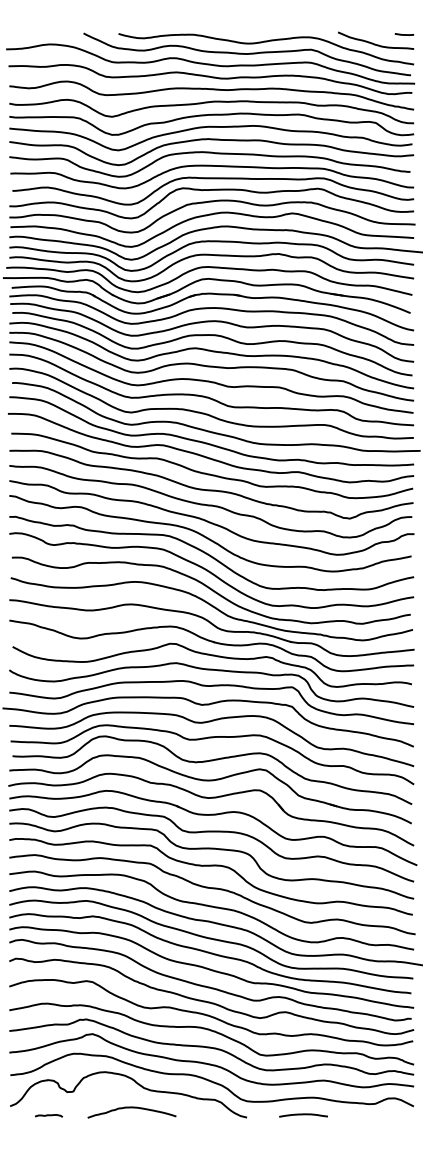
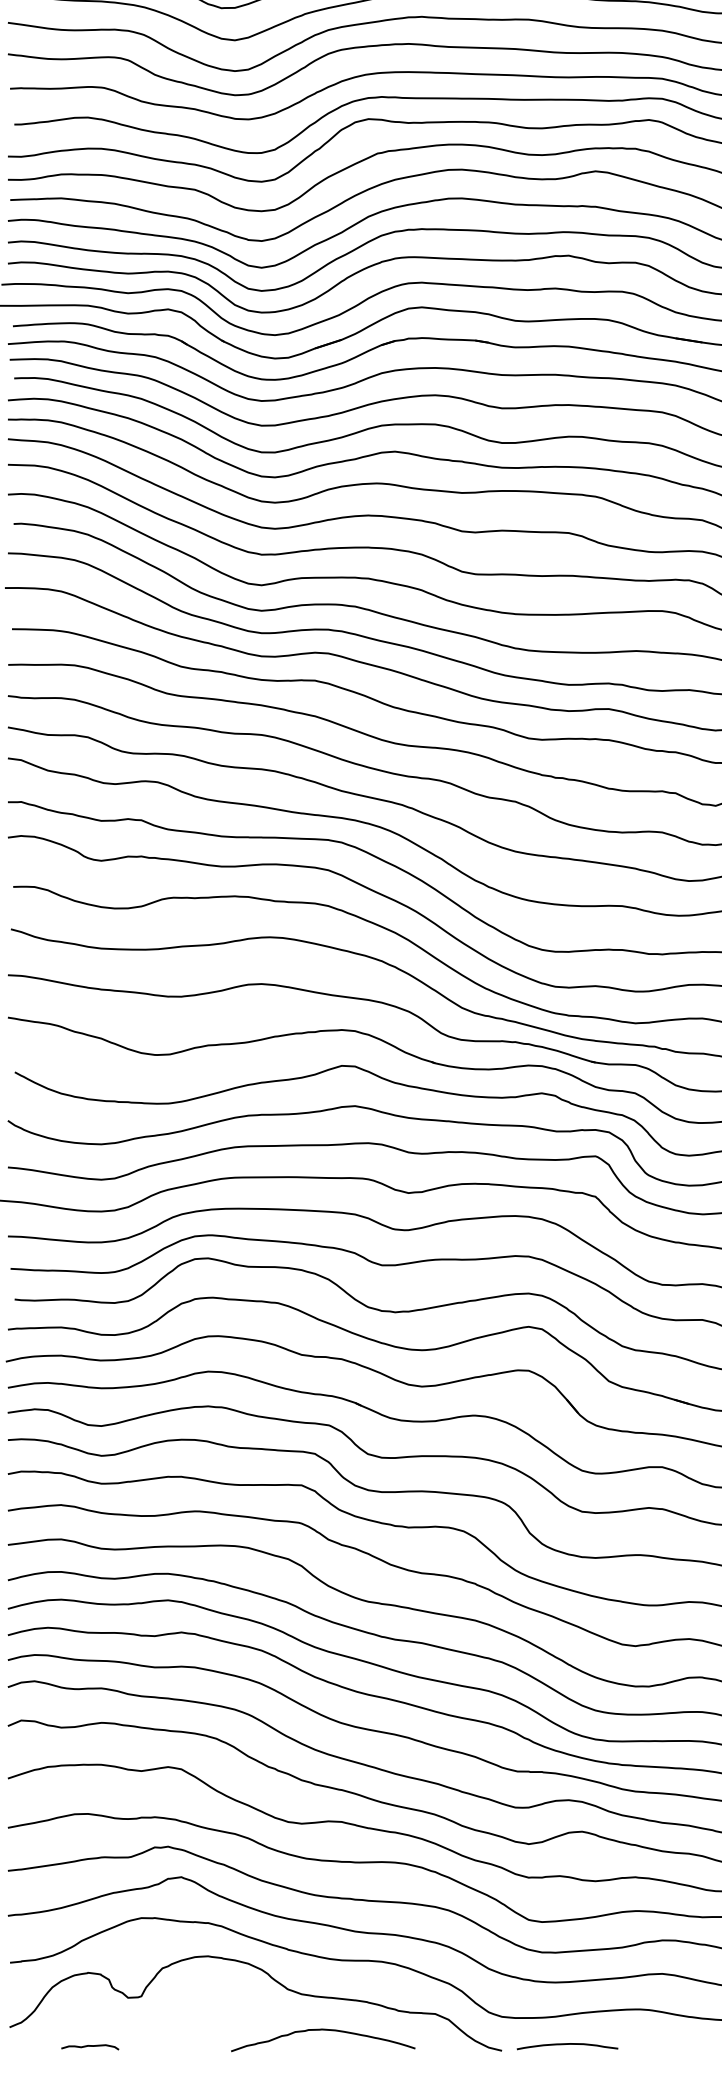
curve: (131, 1108) -> (322, 2031), moved
curve: (303, 1115) -> (567, 2046), moved

